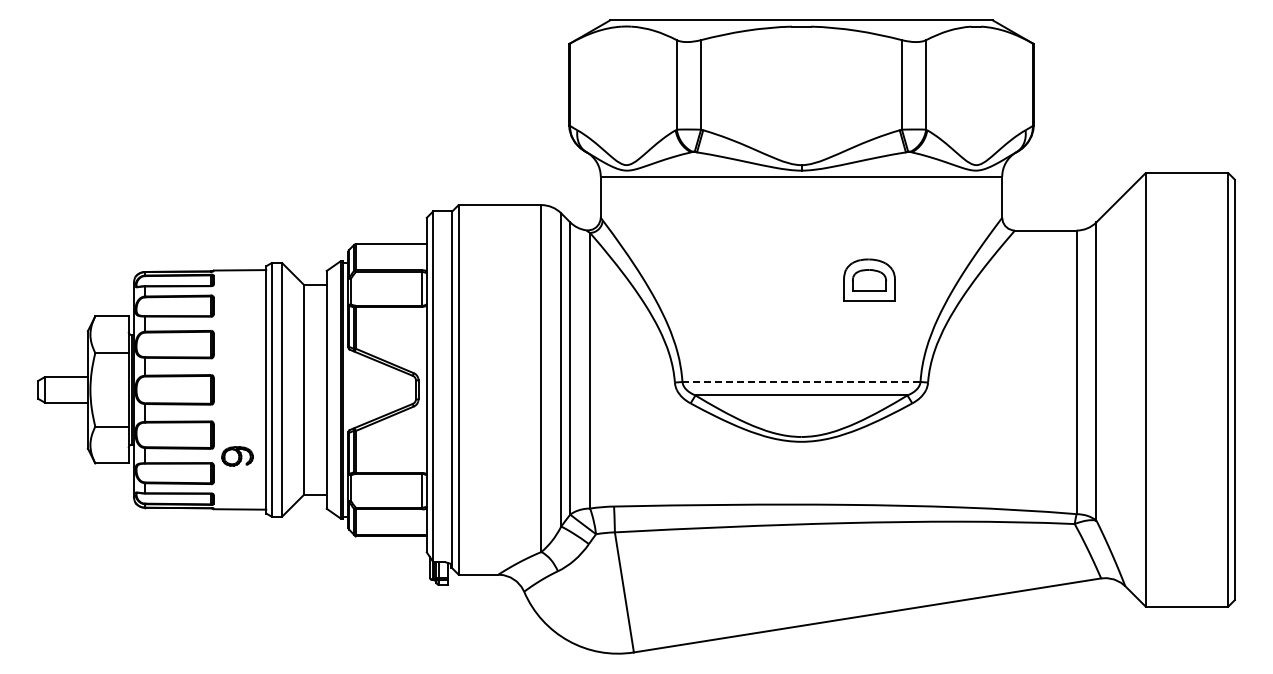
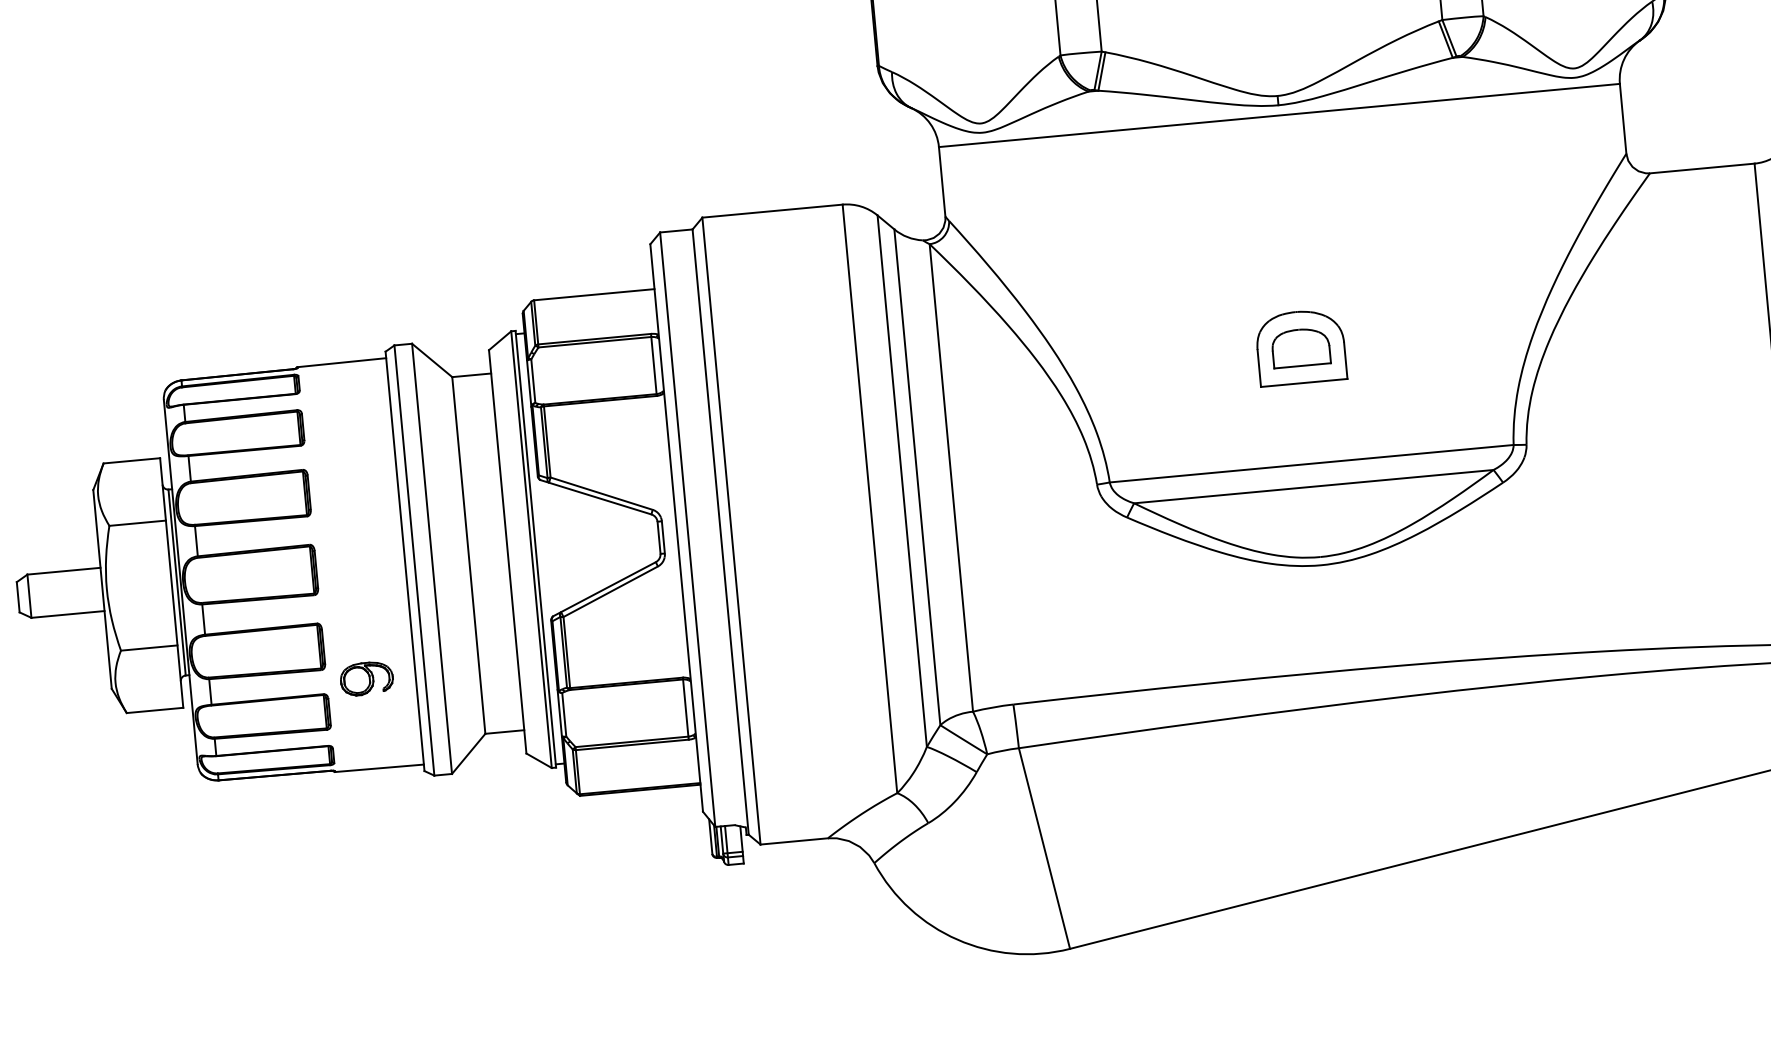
part: (869, 279) -> (1300, 345), moved
line: (801, 381) -> (1311, 462), dashed -> solid

